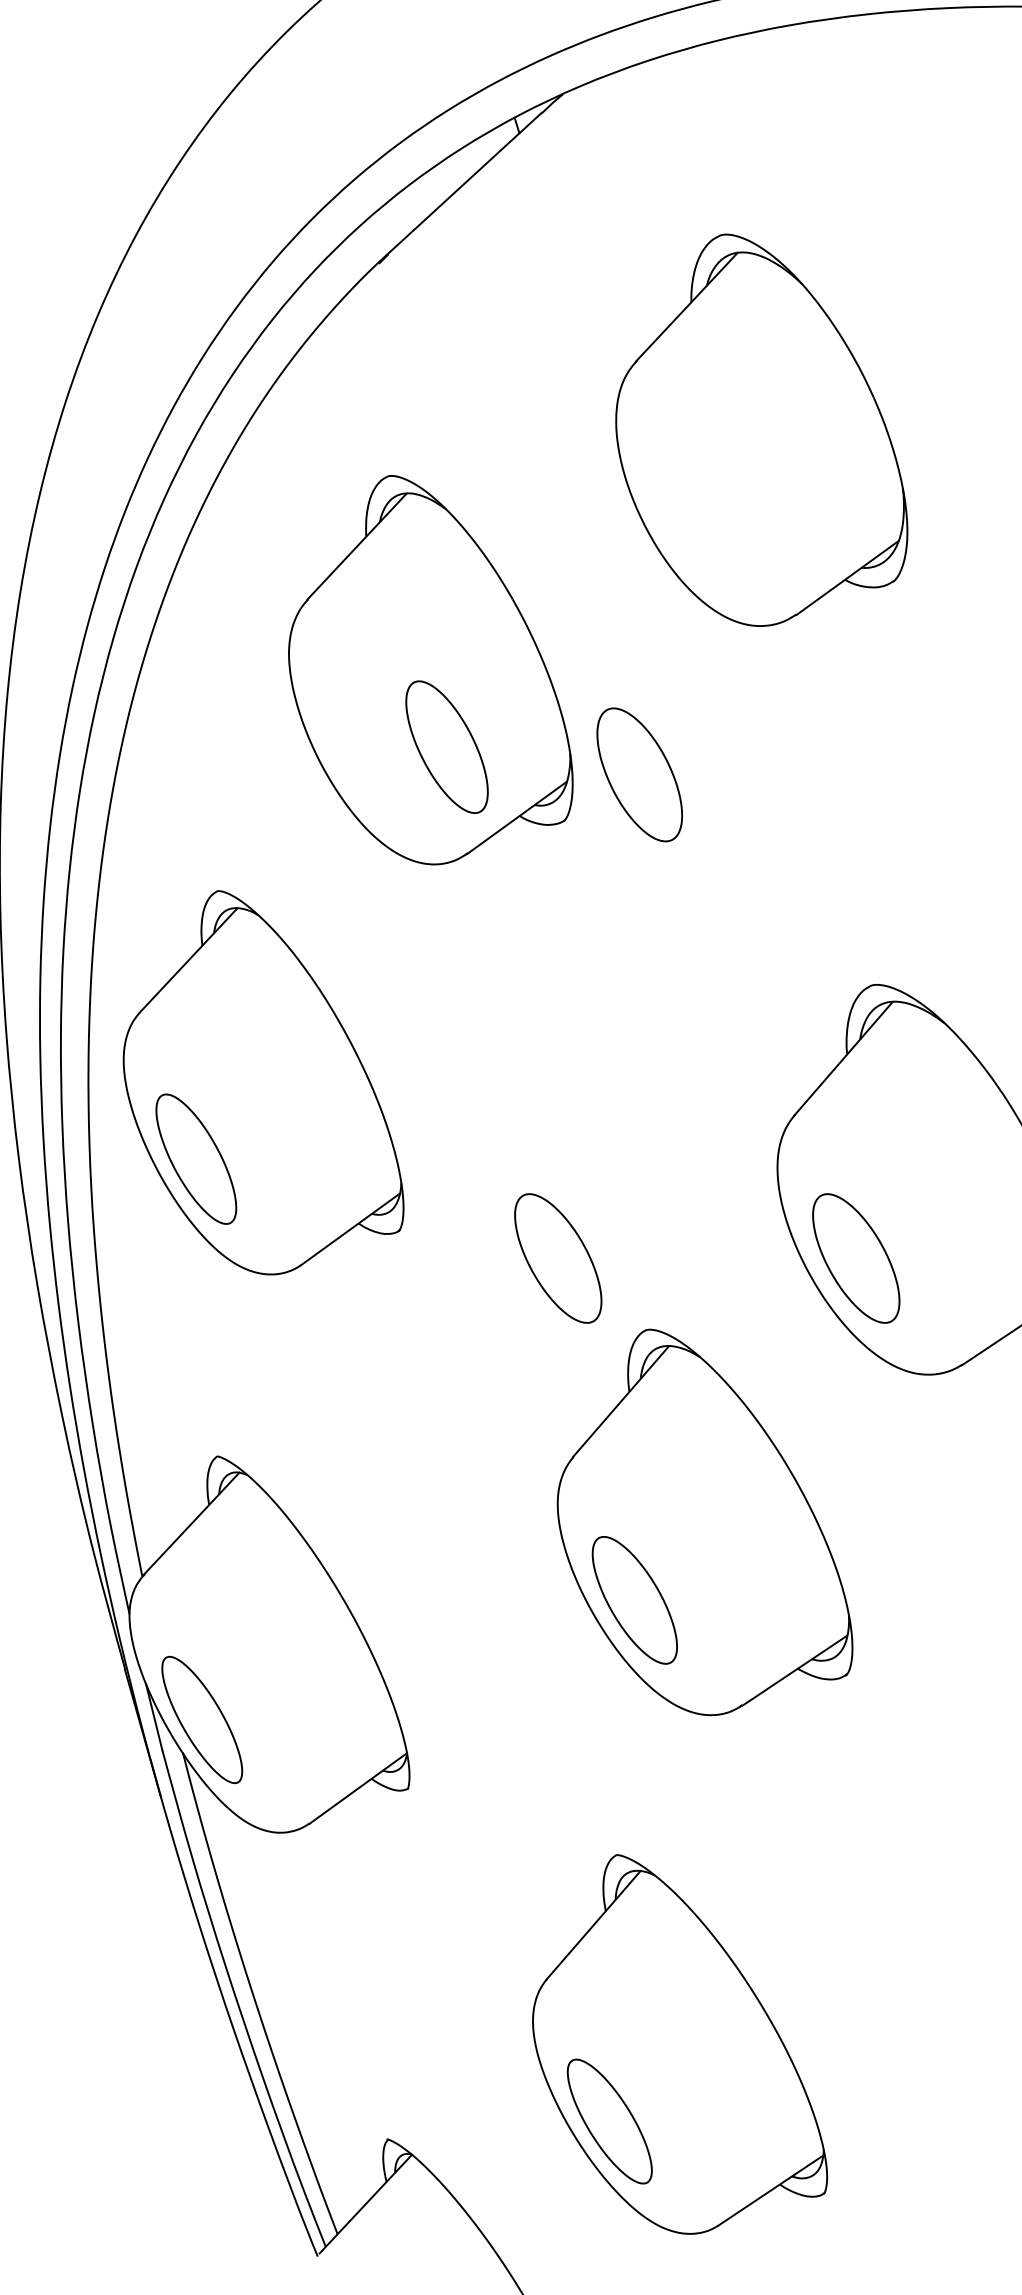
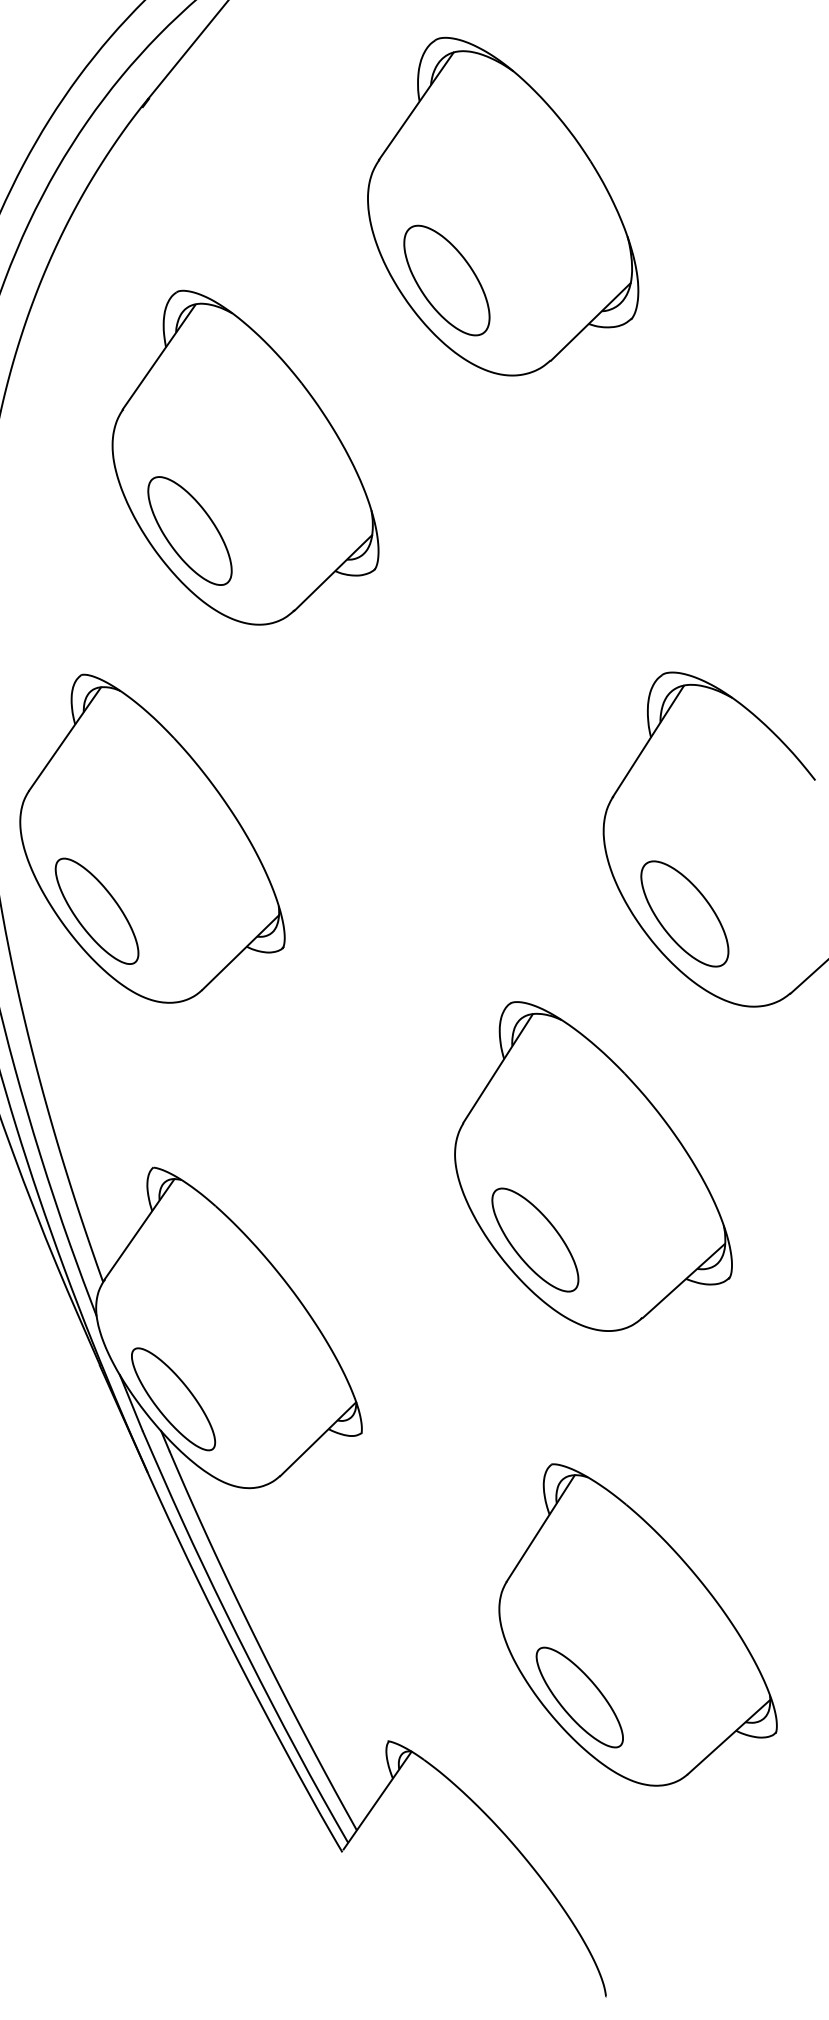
part: (446, 746) -> (189, 530), moved
part: (639, 774) -> (446, 280), moved
part: (558, 1258) -> (425, 951), removed

